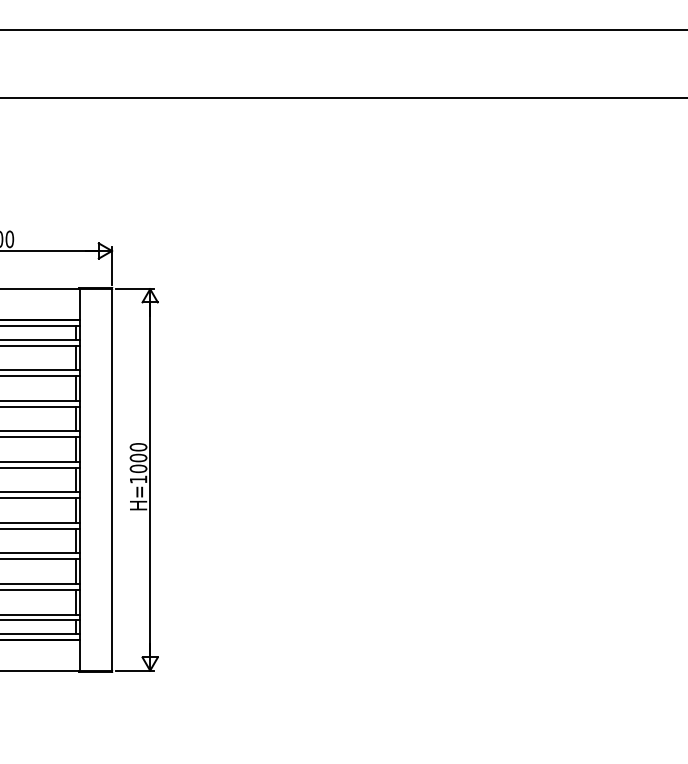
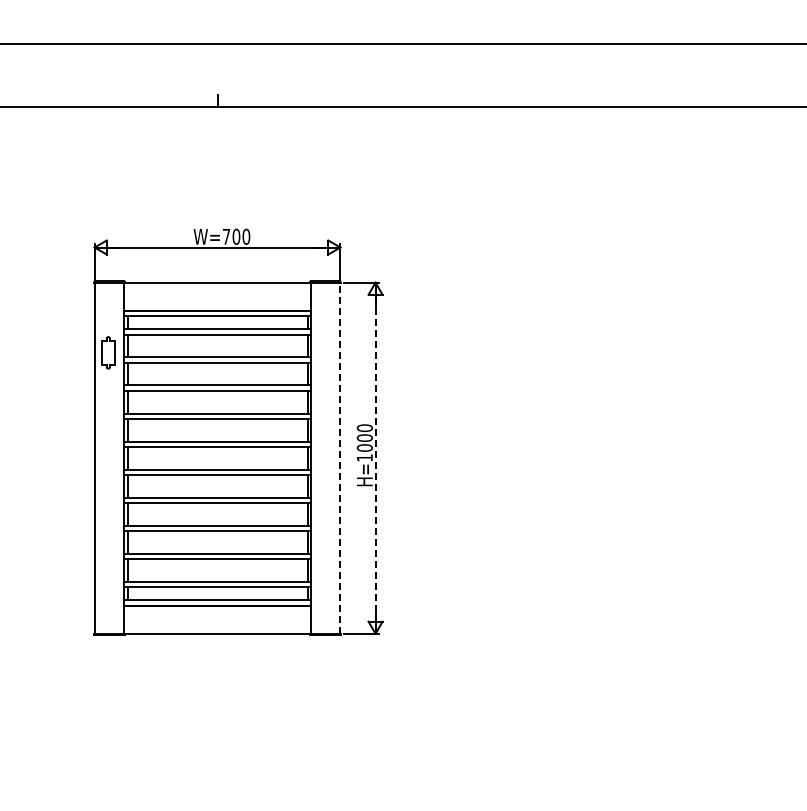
line: (112, 480) -> (340, 458), solid -> dashed
line: (150, 480) -> (375, 458), solid -> dashed

